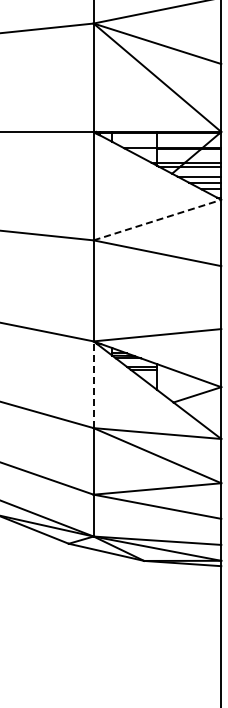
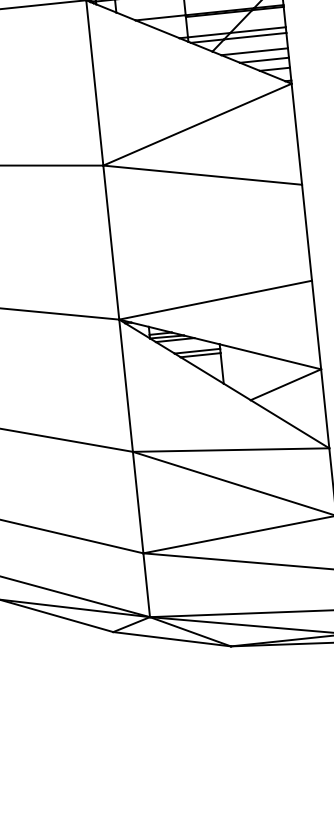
line: (157, 220) -> (197, 125), dashed -> solid
line: (93, 384) -> (125, 385), dashed -> solid

